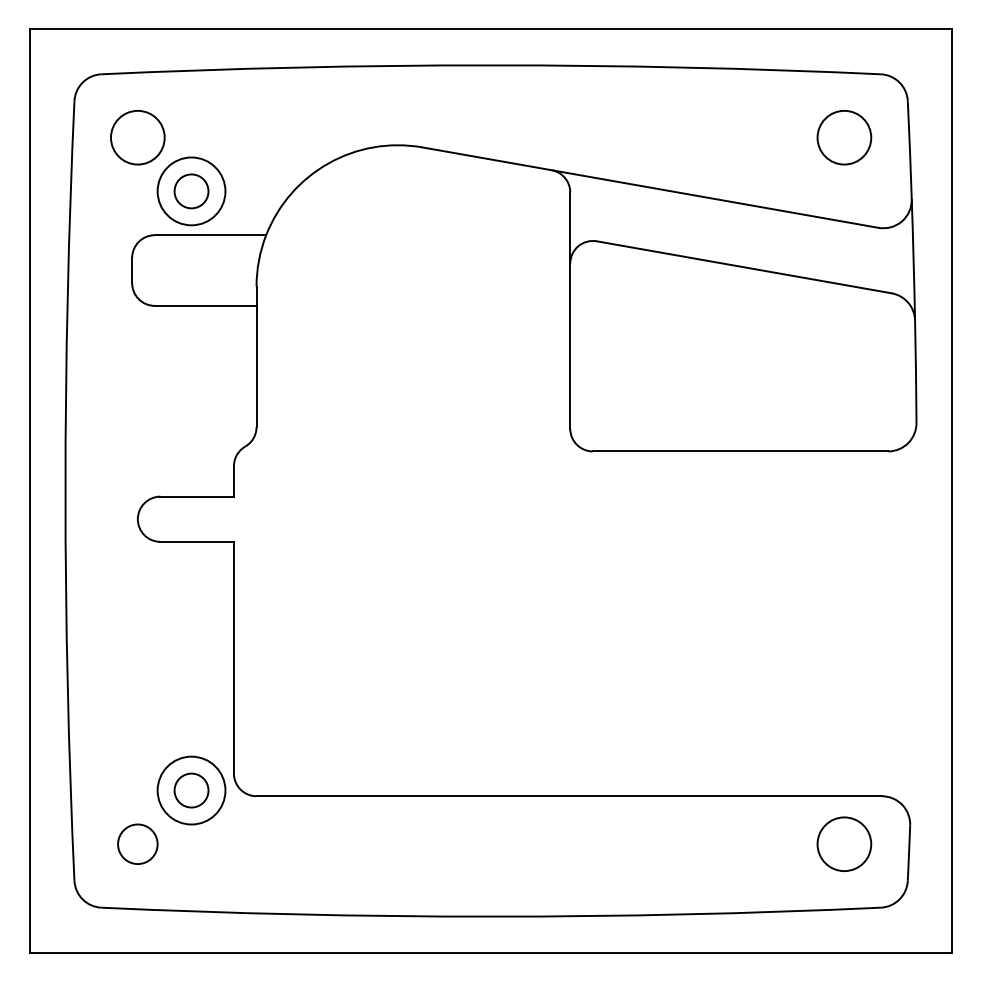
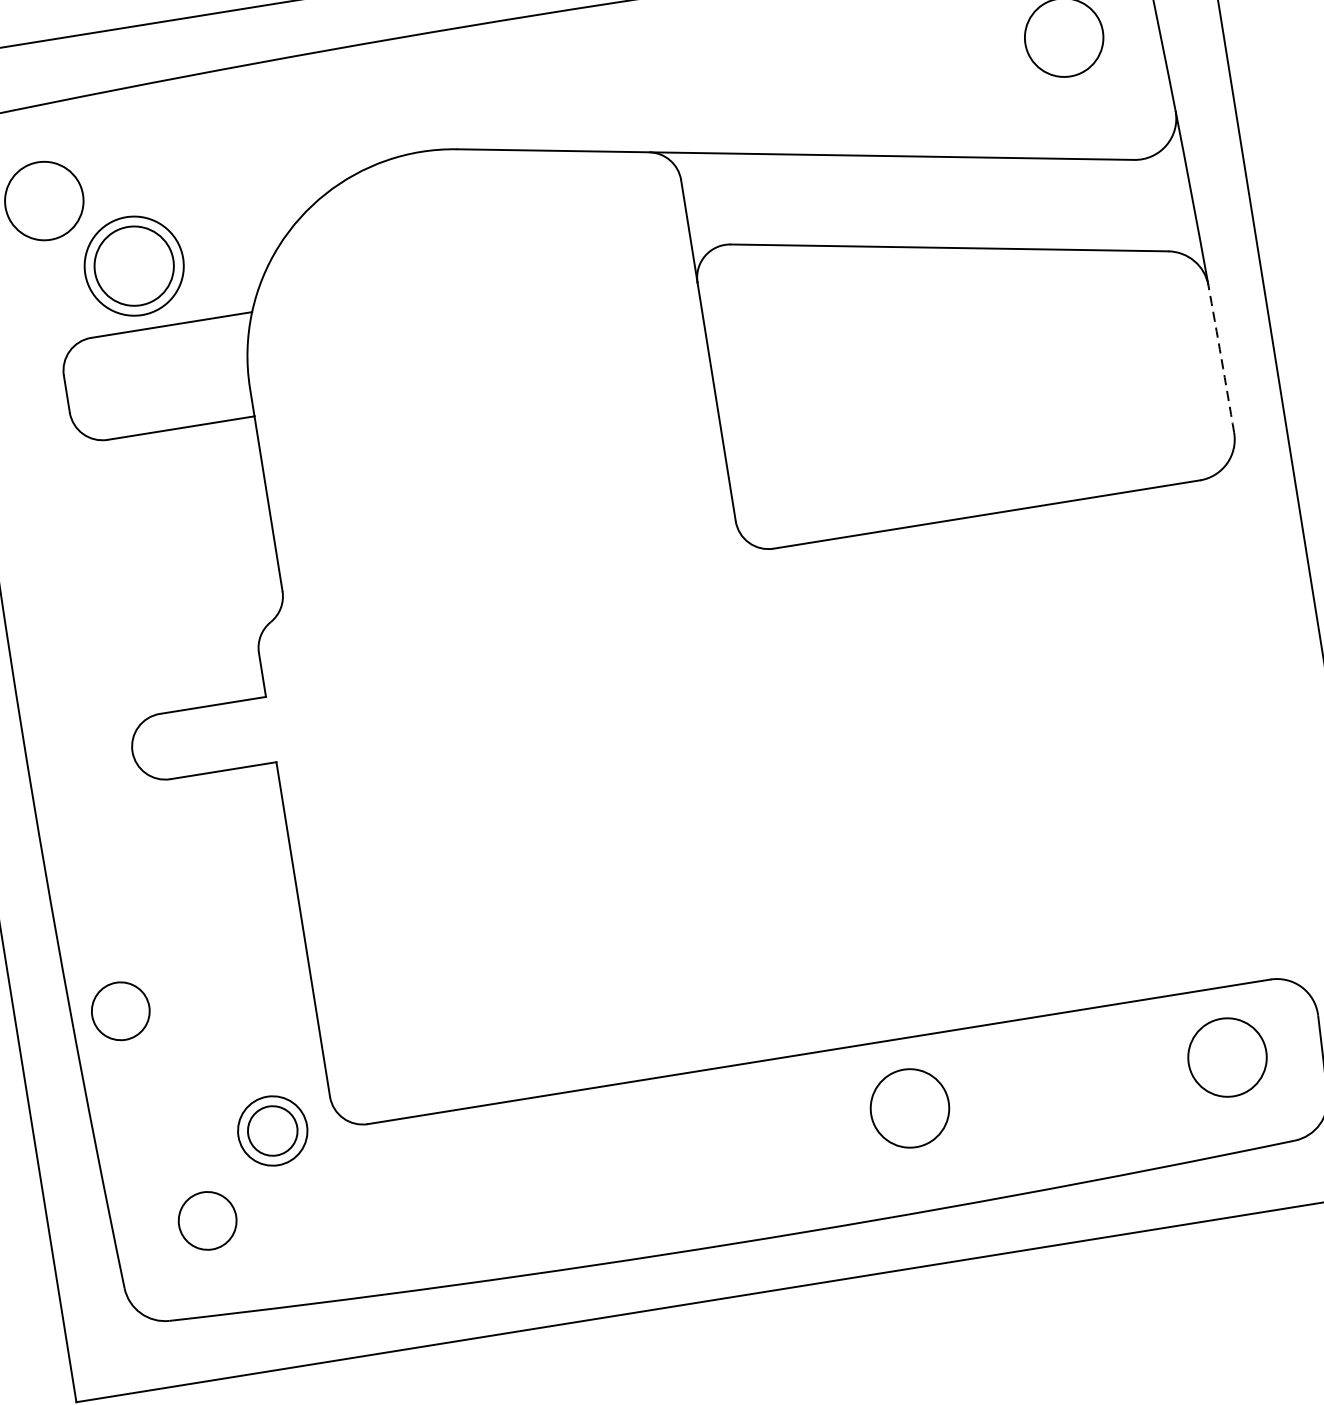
circle: (191, 191) -> (134, 266), size x1.6
arc: (915, 371) -> (1220, 358), solid -> dashed
circle: (101, 692) -> (120, 1010), added
circle: (191, 790) -> (272, 1130), size x0.7
circle: (624, 843) -> (909, 1107), added

